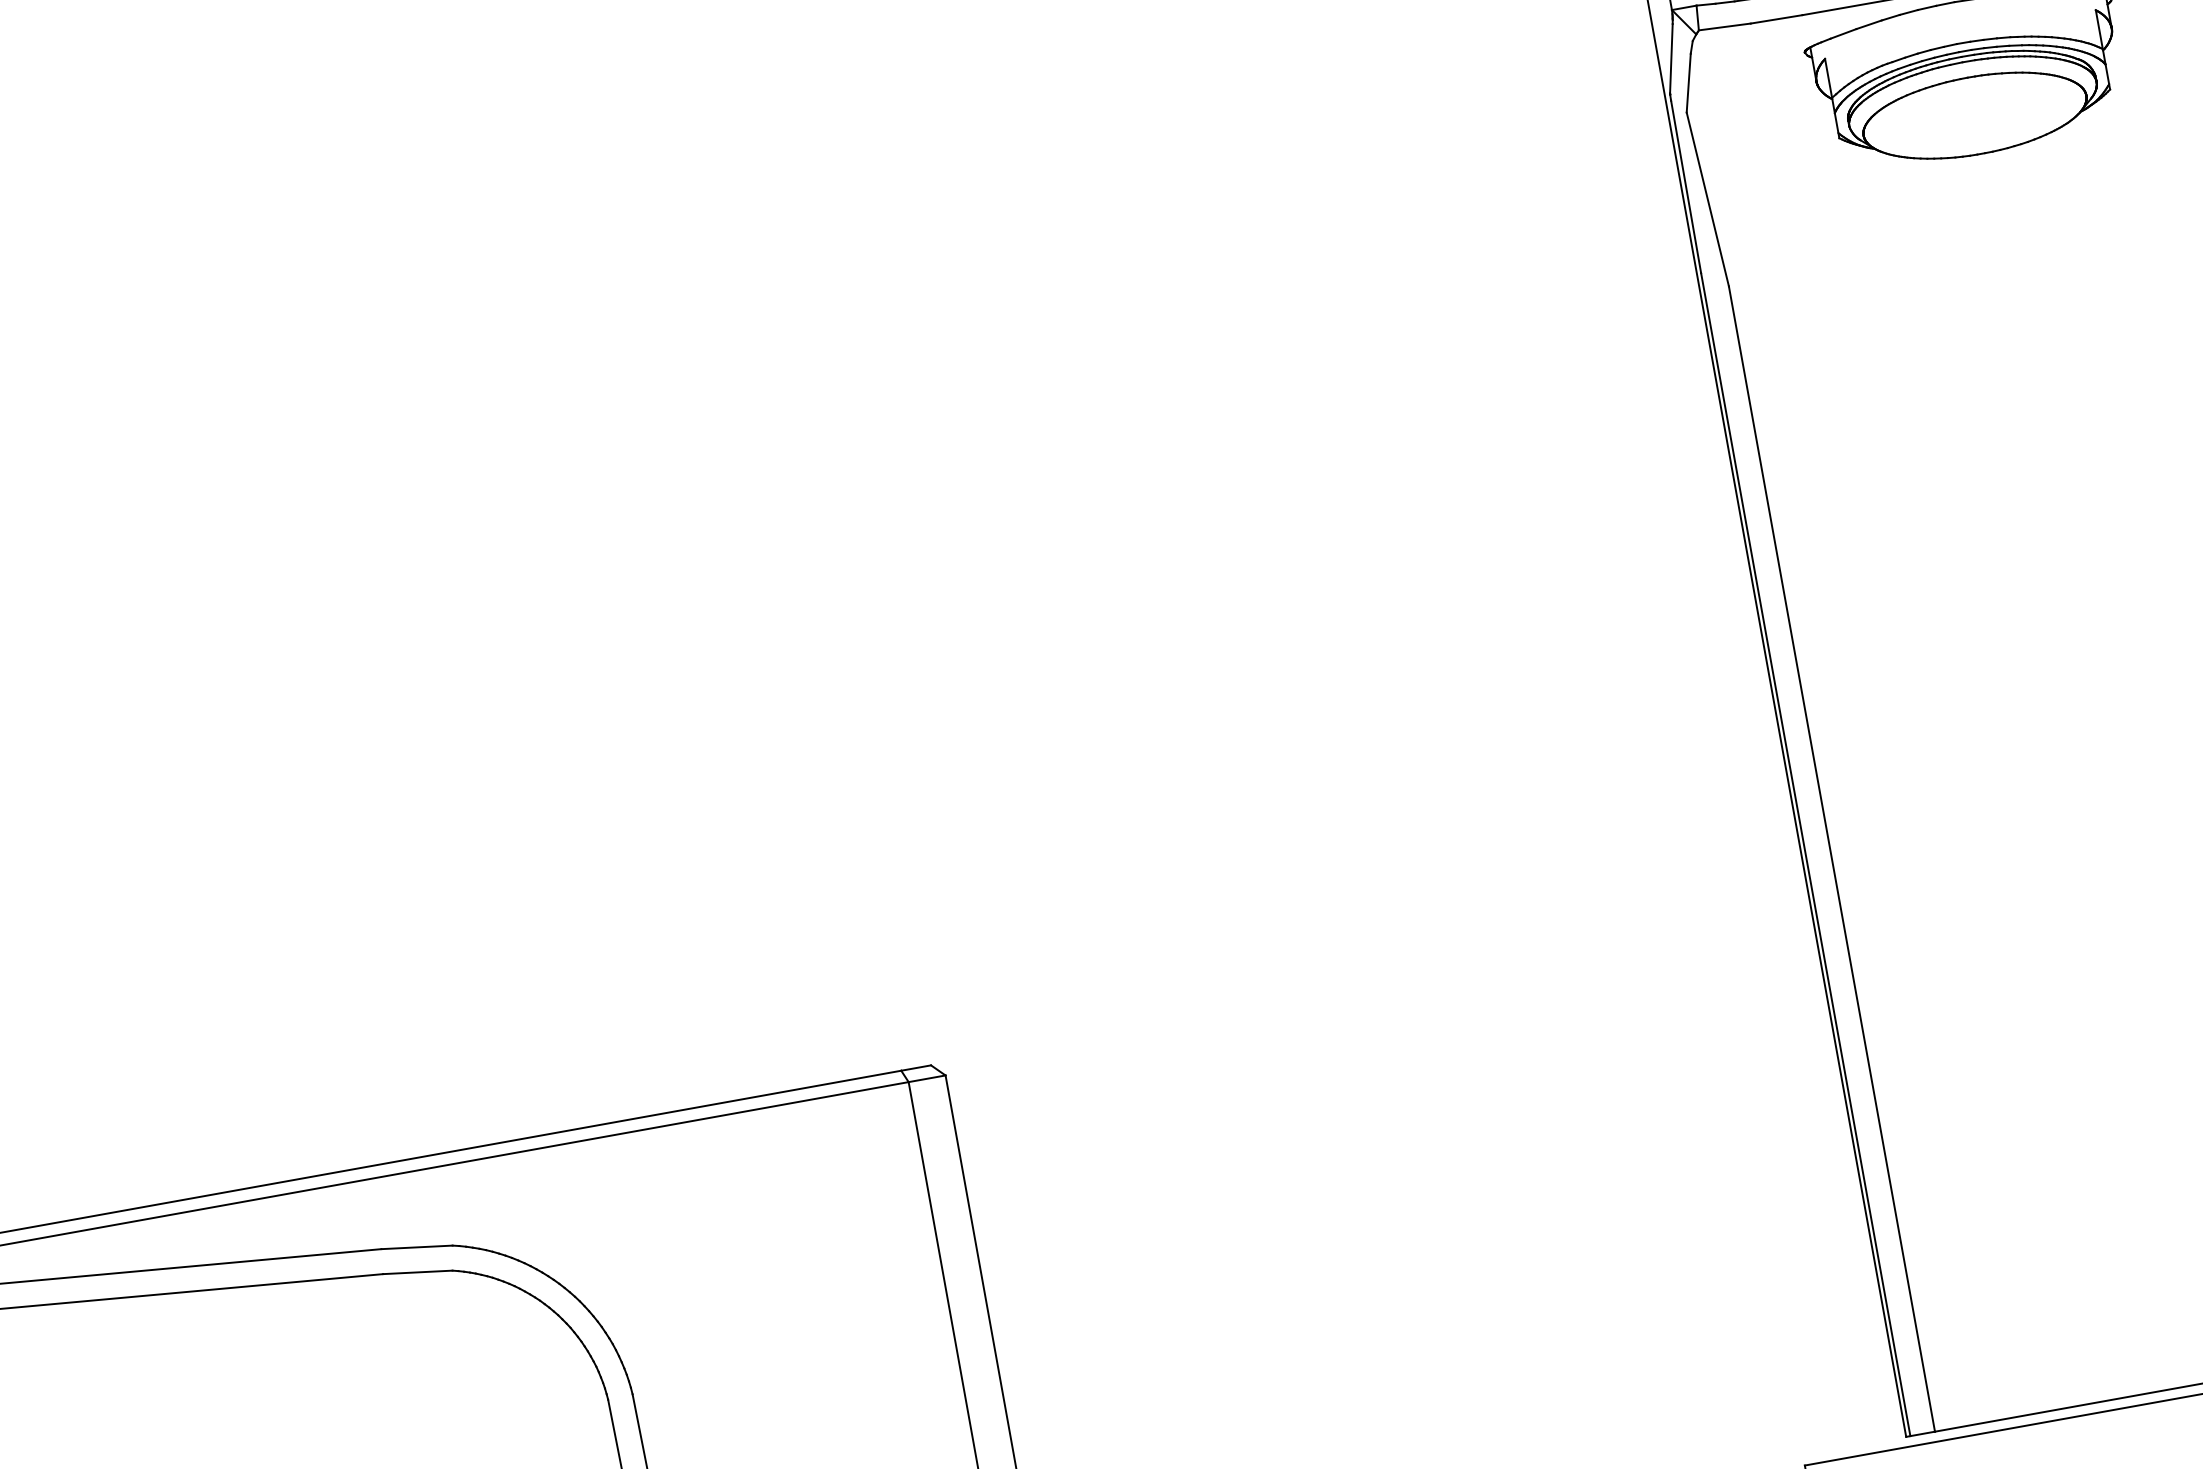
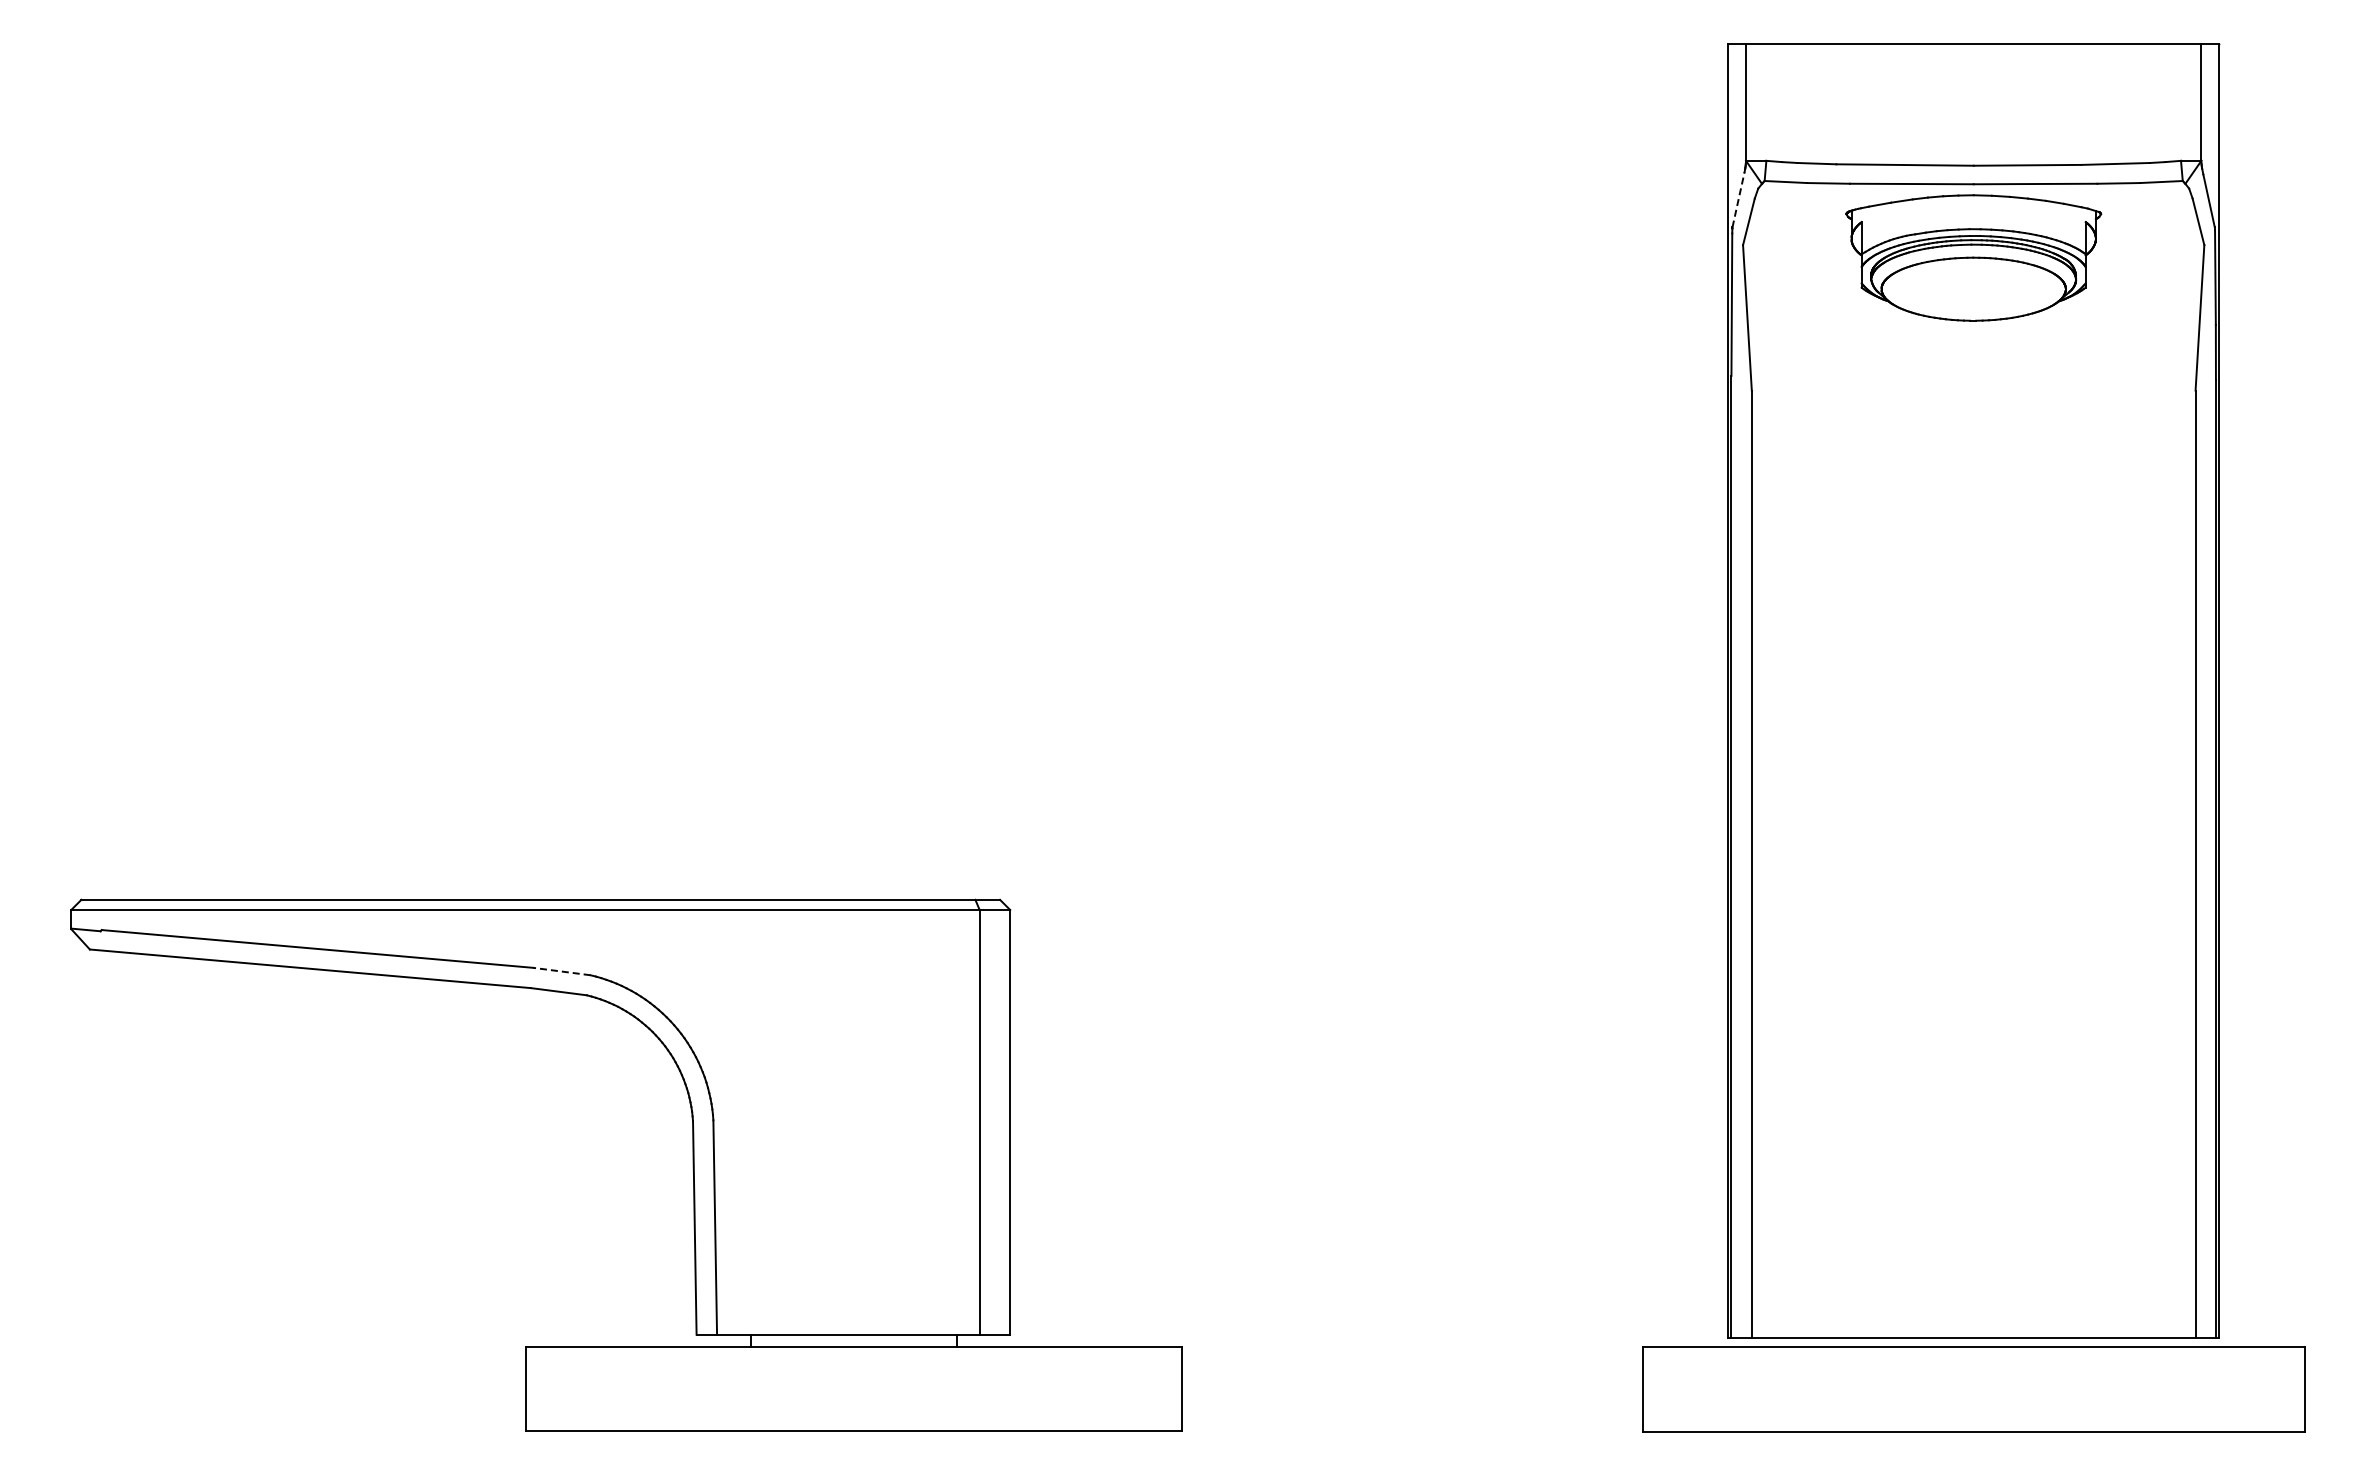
line: (1671, 58) -> (1738, 199), solid -> dashed
line: (416, 1247) -> (561, 971), solid -> dashed

